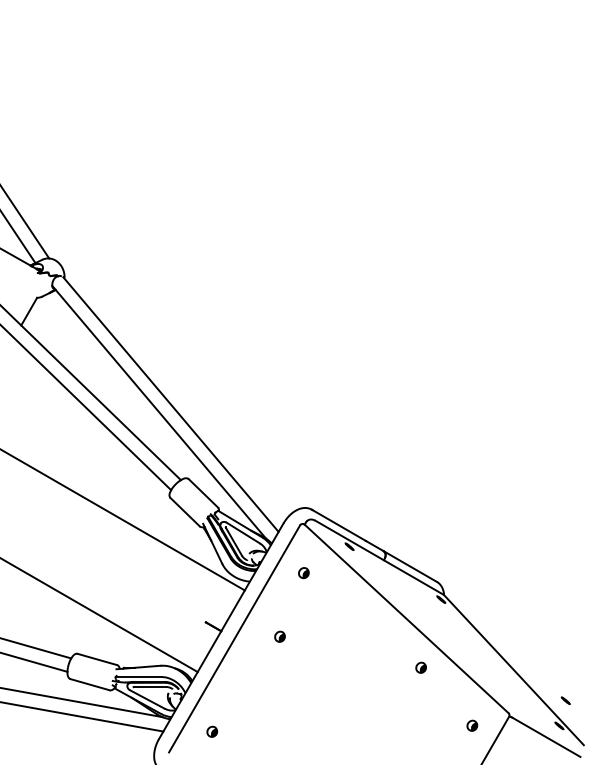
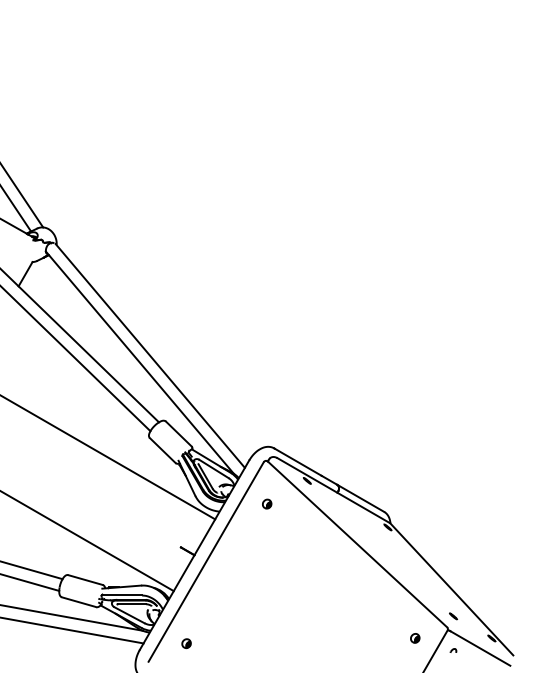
part: (280, 636) -> (246, 559), removed
part: (421, 667) -> (370, 587), removed
part: (565, 700) -> (453, 616), moved
part: (515, 739) -> (453, 650), added

